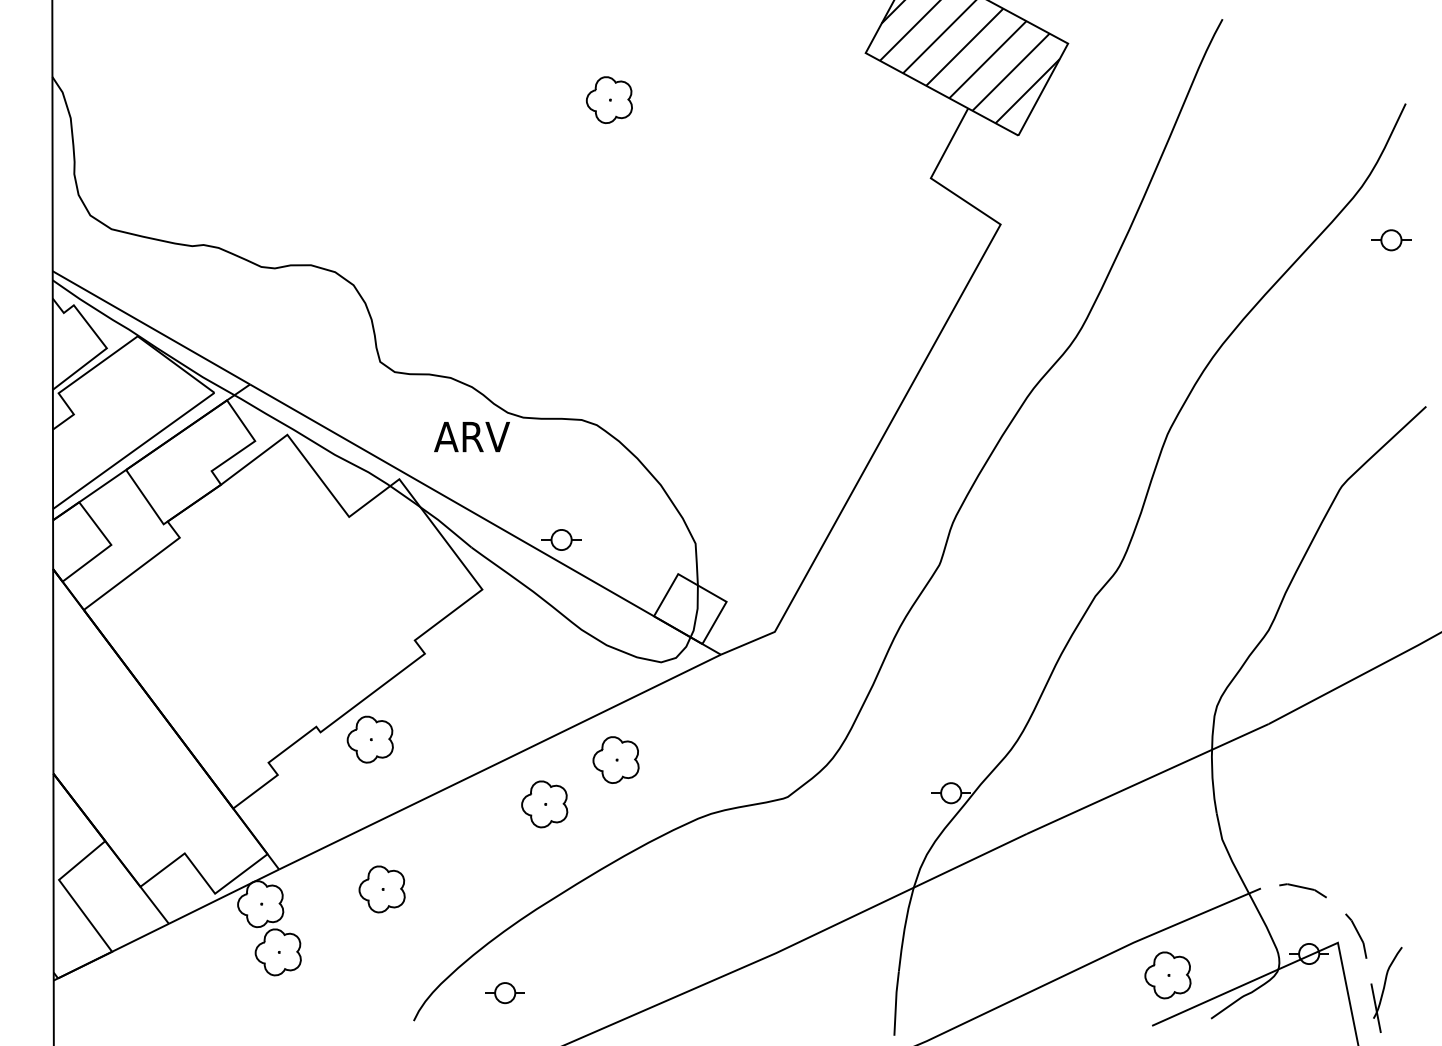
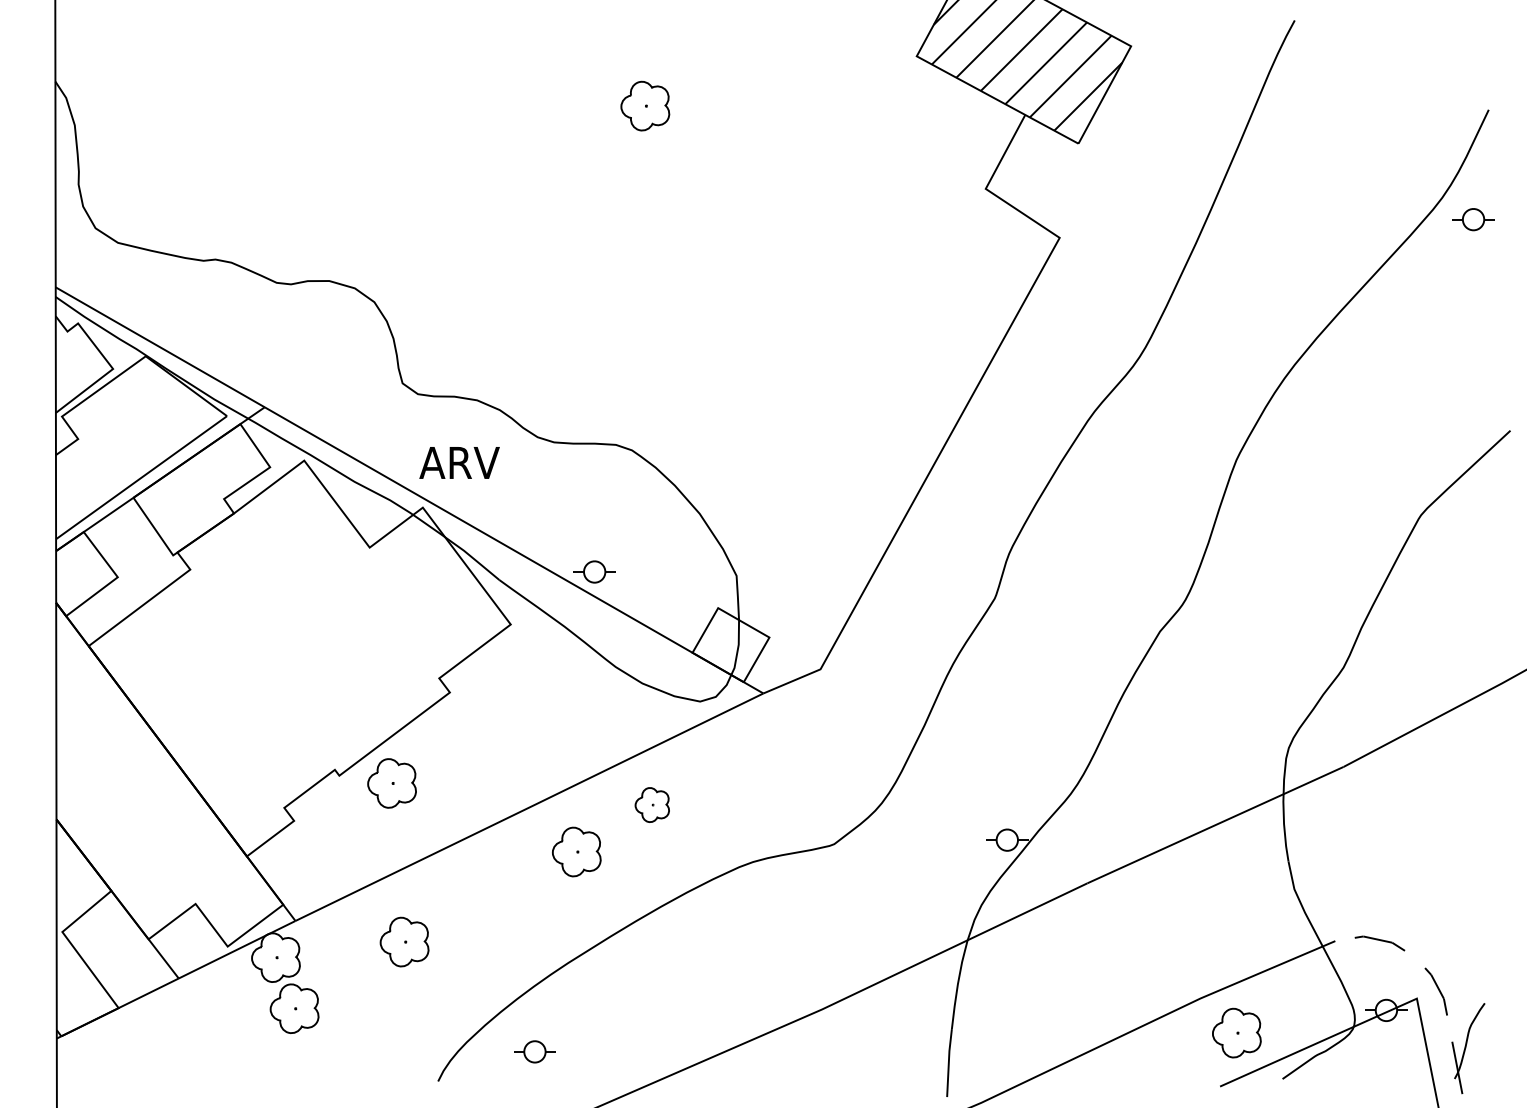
part: (1391, 240) -> (1473, 219), moved
text: (471, 437) -> (459, 463), moved
part: (615, 759) -> (651, 804), size x0.7

